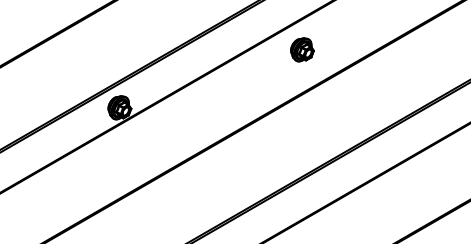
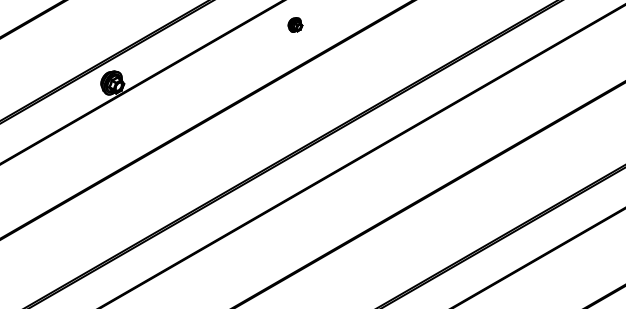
part: (302, 49) -> (295, 24), size x0.6

